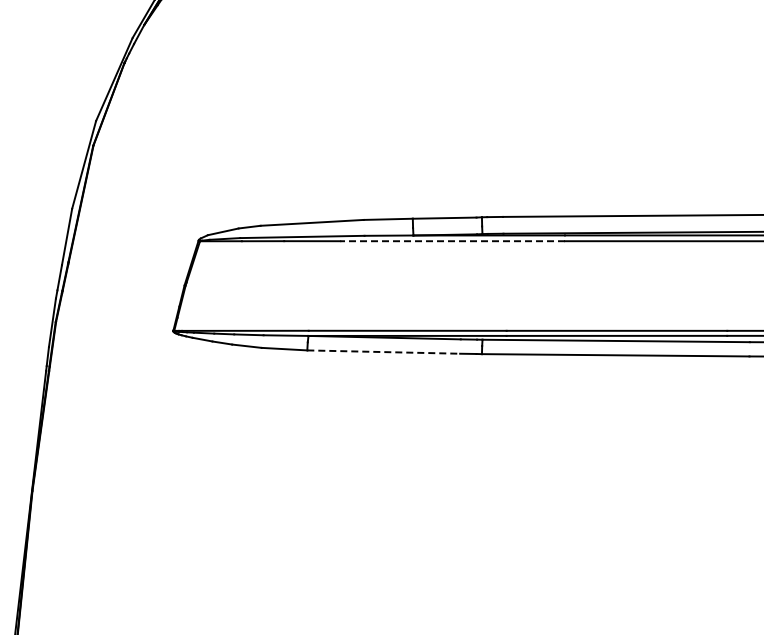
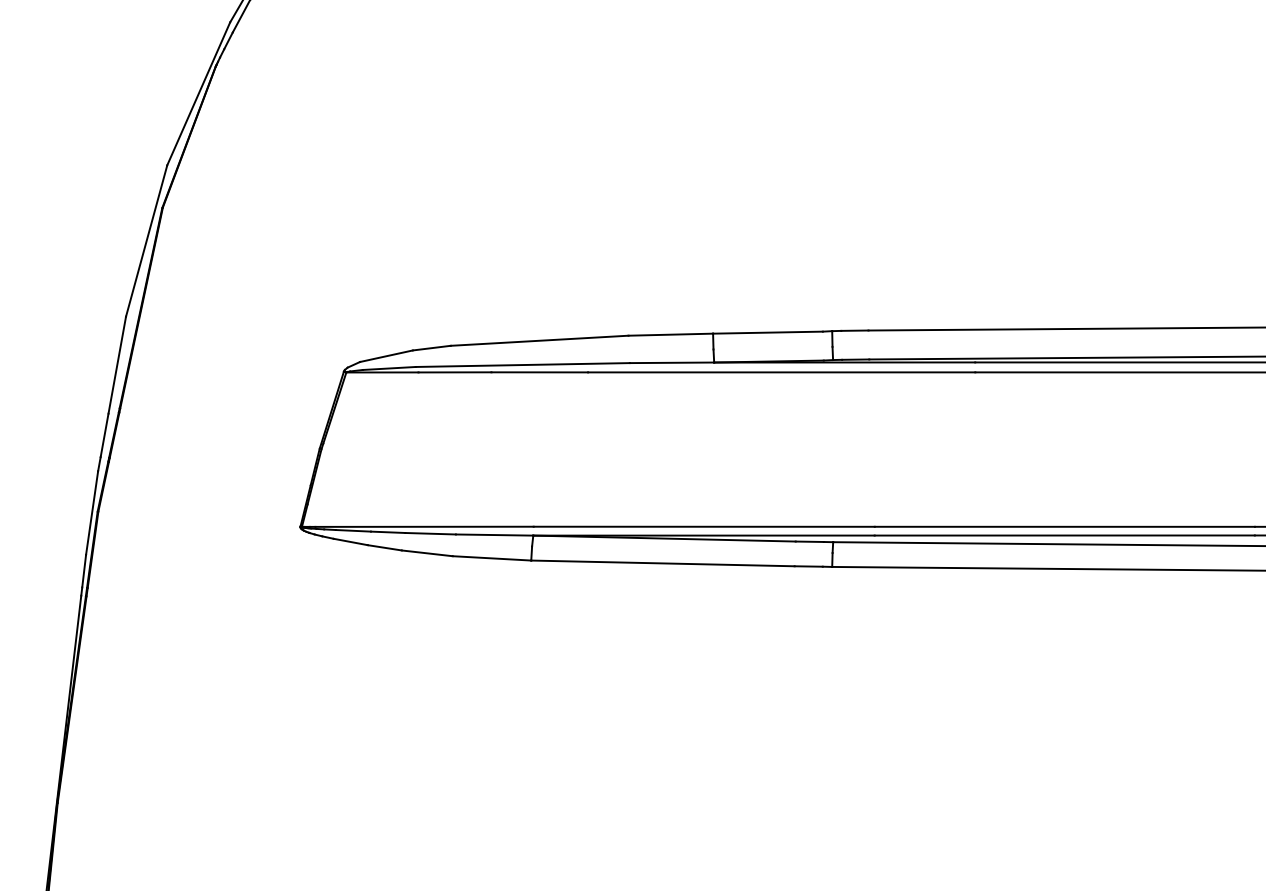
line: (452, 241) -> (781, 372), dashed -> solid
line: (384, 352) -> (664, 564), dashed -> solid

